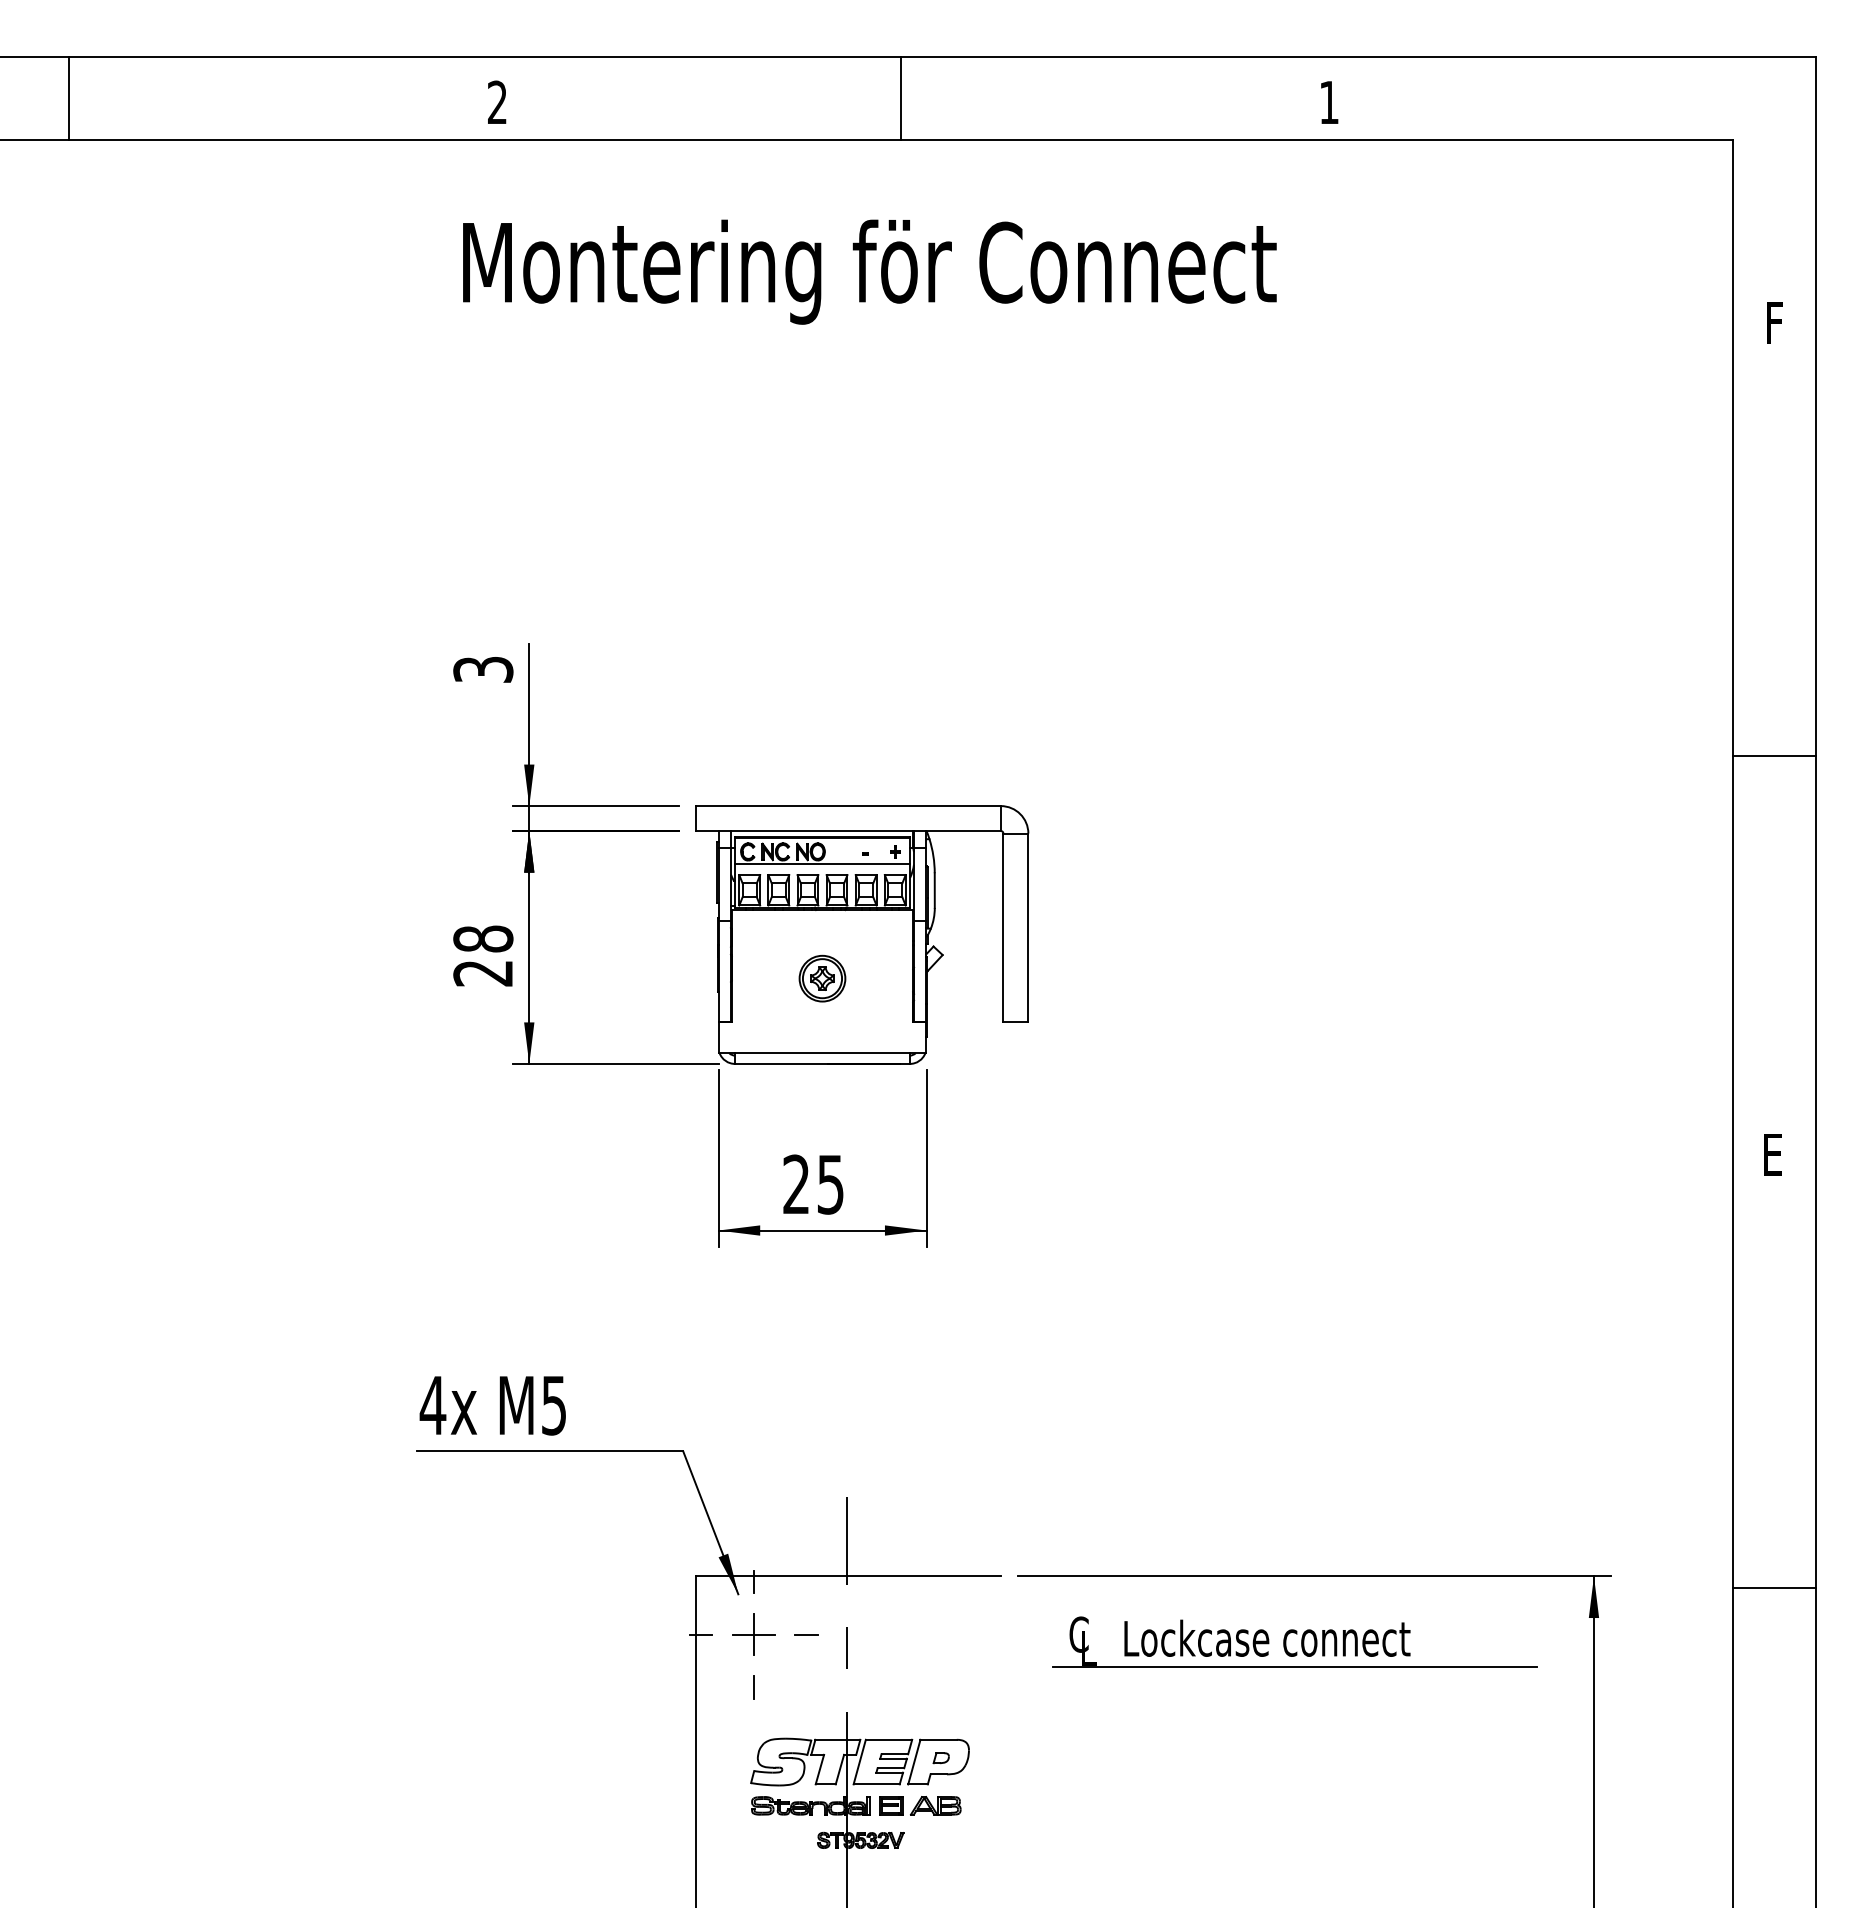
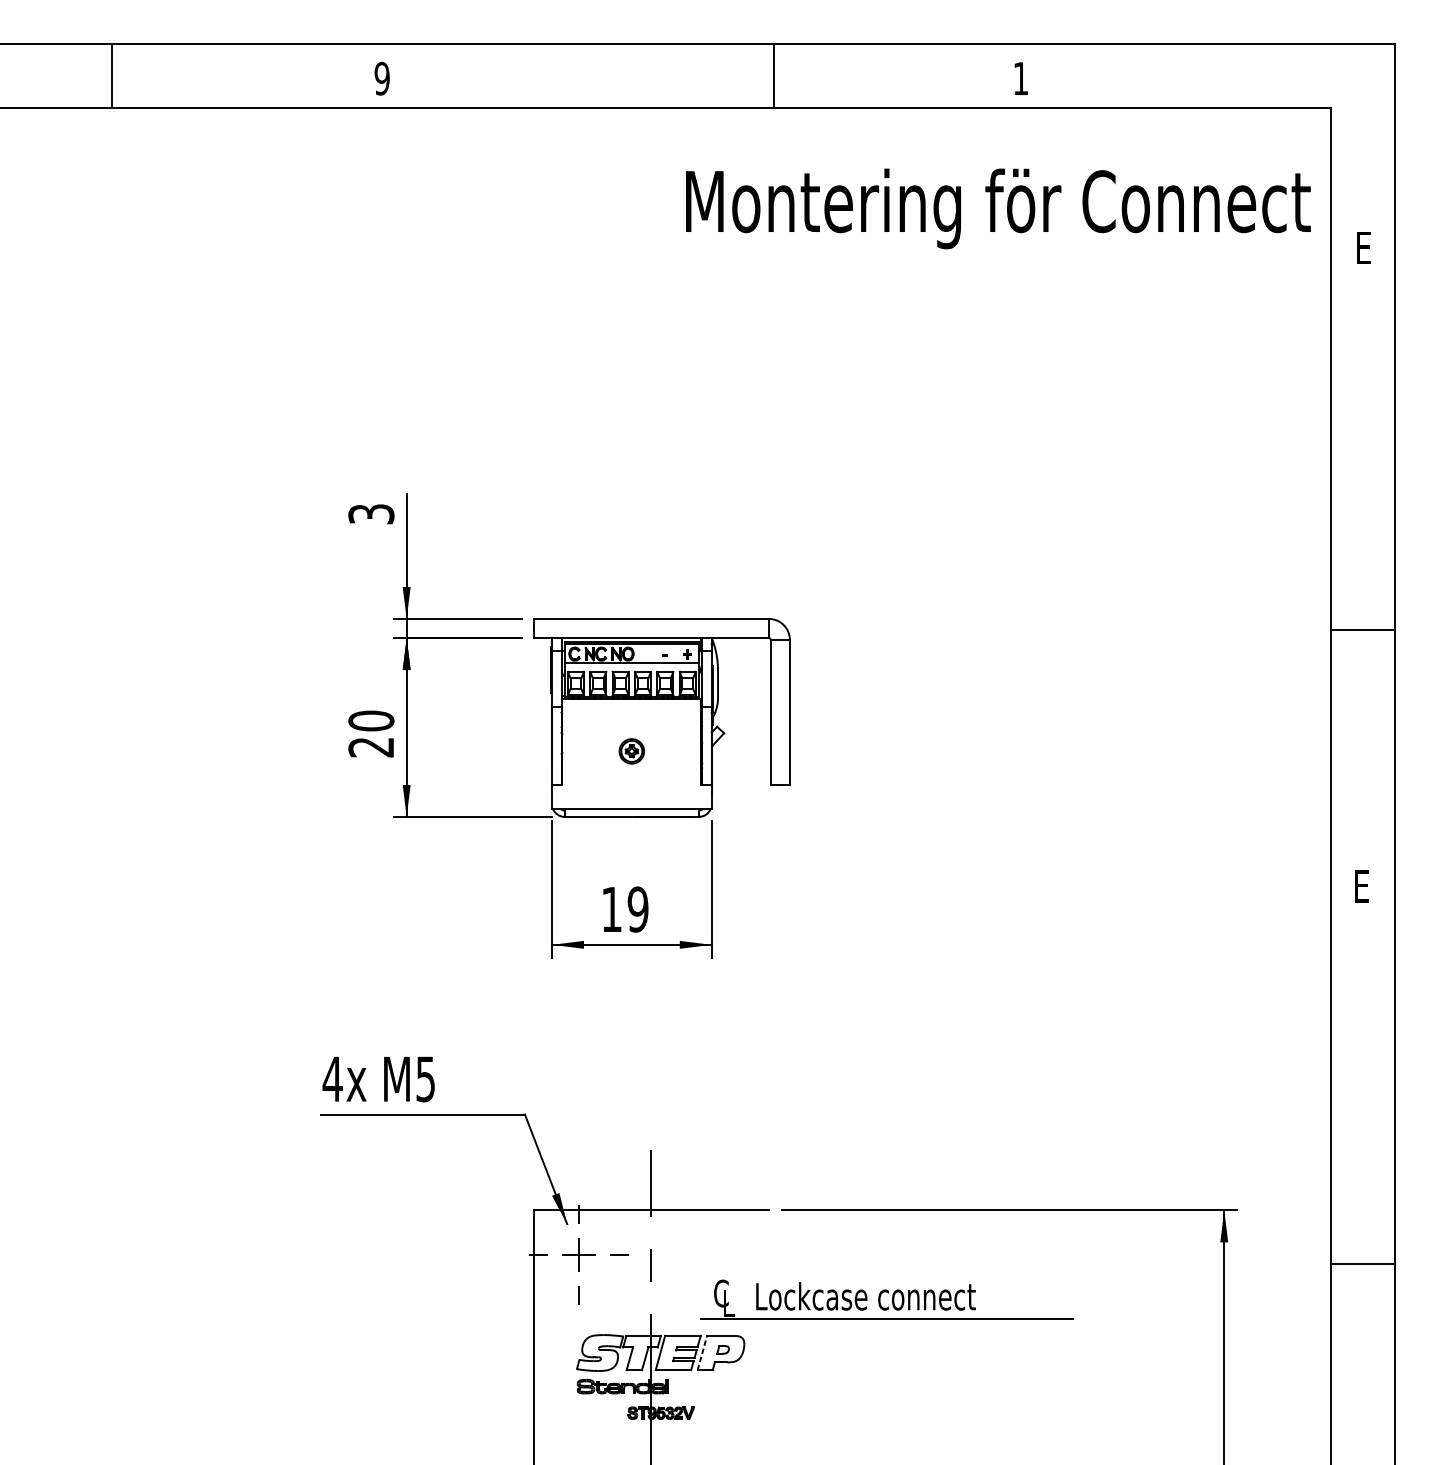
line: (69, 98) -> (111, 75), moved
line: (900, 98) -> (773, 75), moved
text: (497, 102) -> (382, 78), 2 -> 9
text: (869, 271) -> (998, 208), moved
text: (1777, 322) -> (1365, 247), F -> E
line: (1773, 755) -> (1362, 629), moved
text: (483, 938) -> (371, 720), 28 -> 20
part: (822, 978) -> (631, 751), size x0.7
text: (813, 1184) -> (624, 909), 25 -> 19
line: (1773, 1587) -> (1362, 1264), moved
part: (1301, 1641) -> (892, 1298), moved
line: (914, 1761) -> (702, 1352), solid -> dashed
part: (920, 1805) -> (707, 1386), removed

